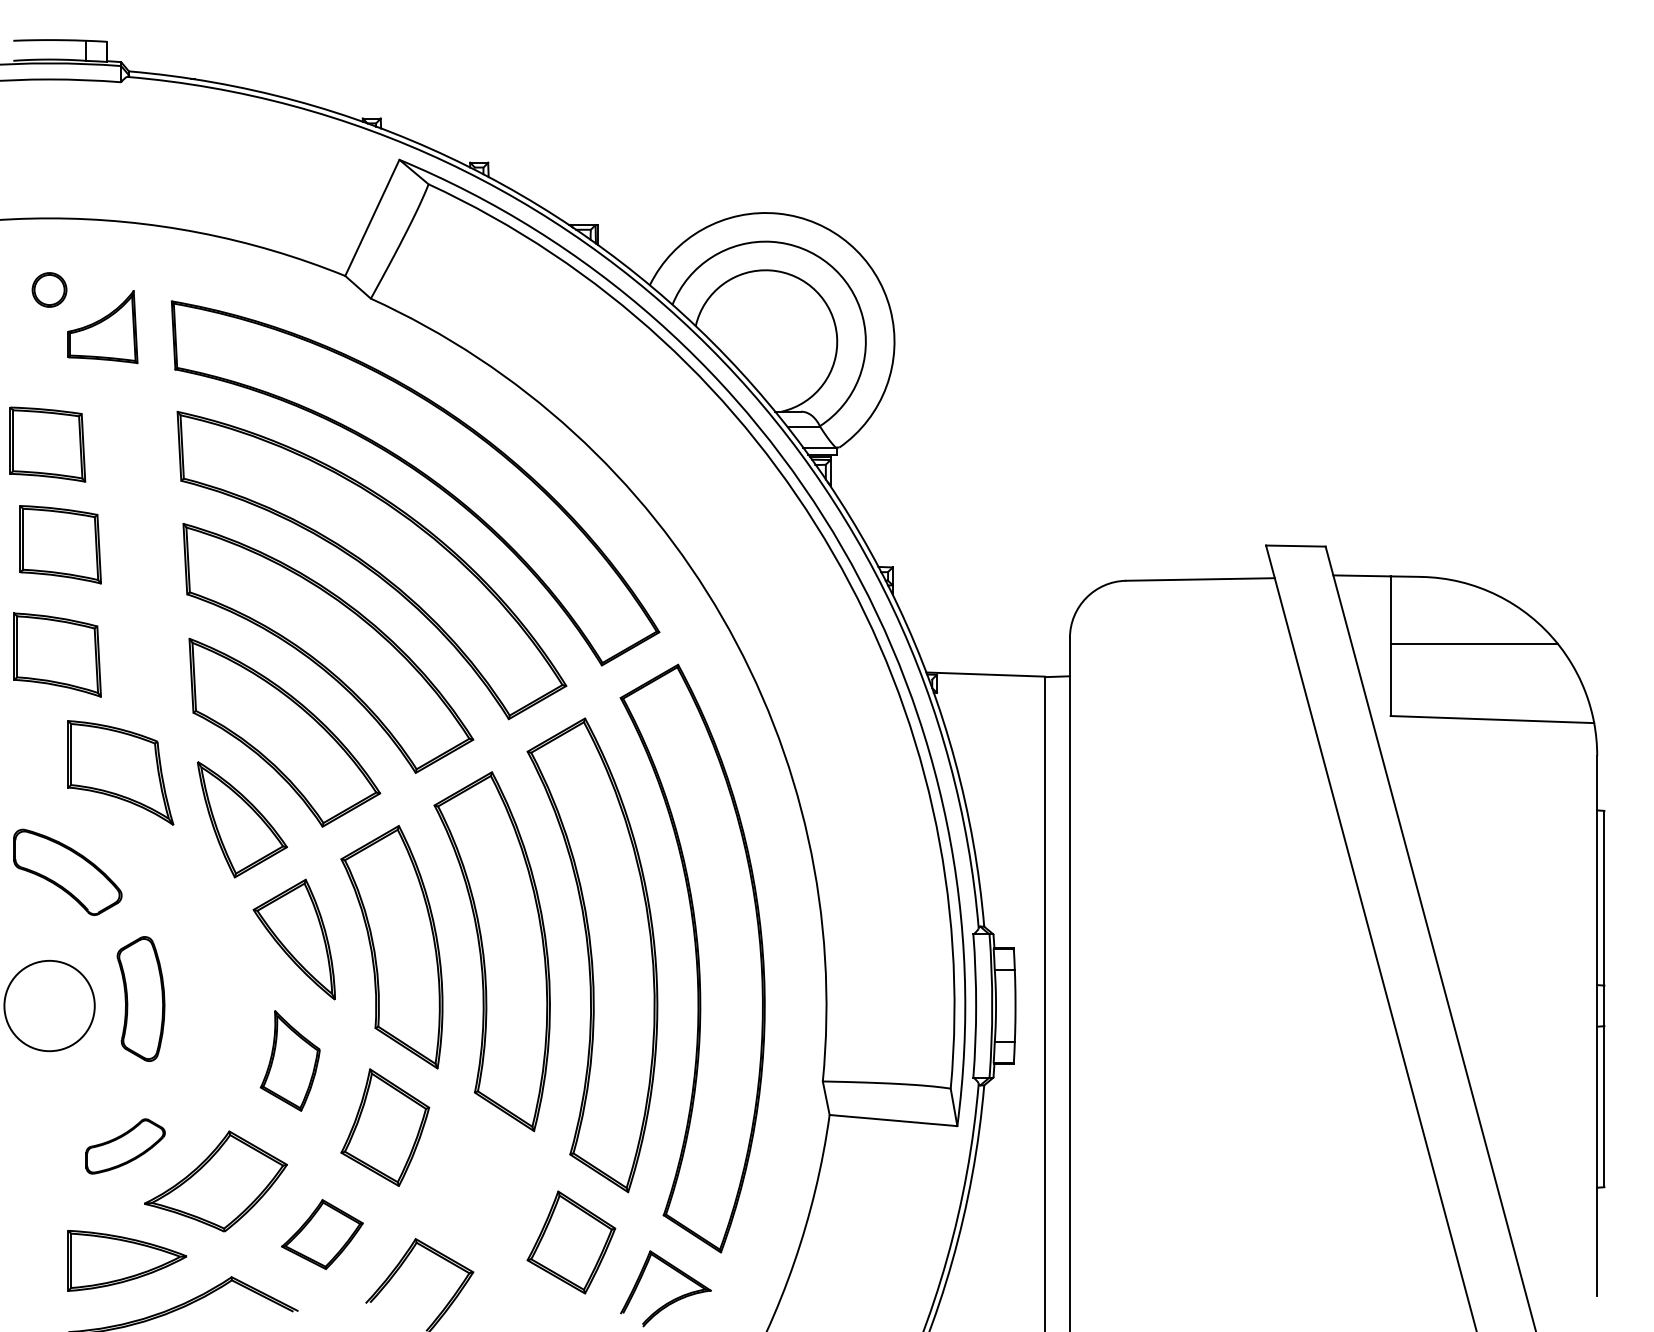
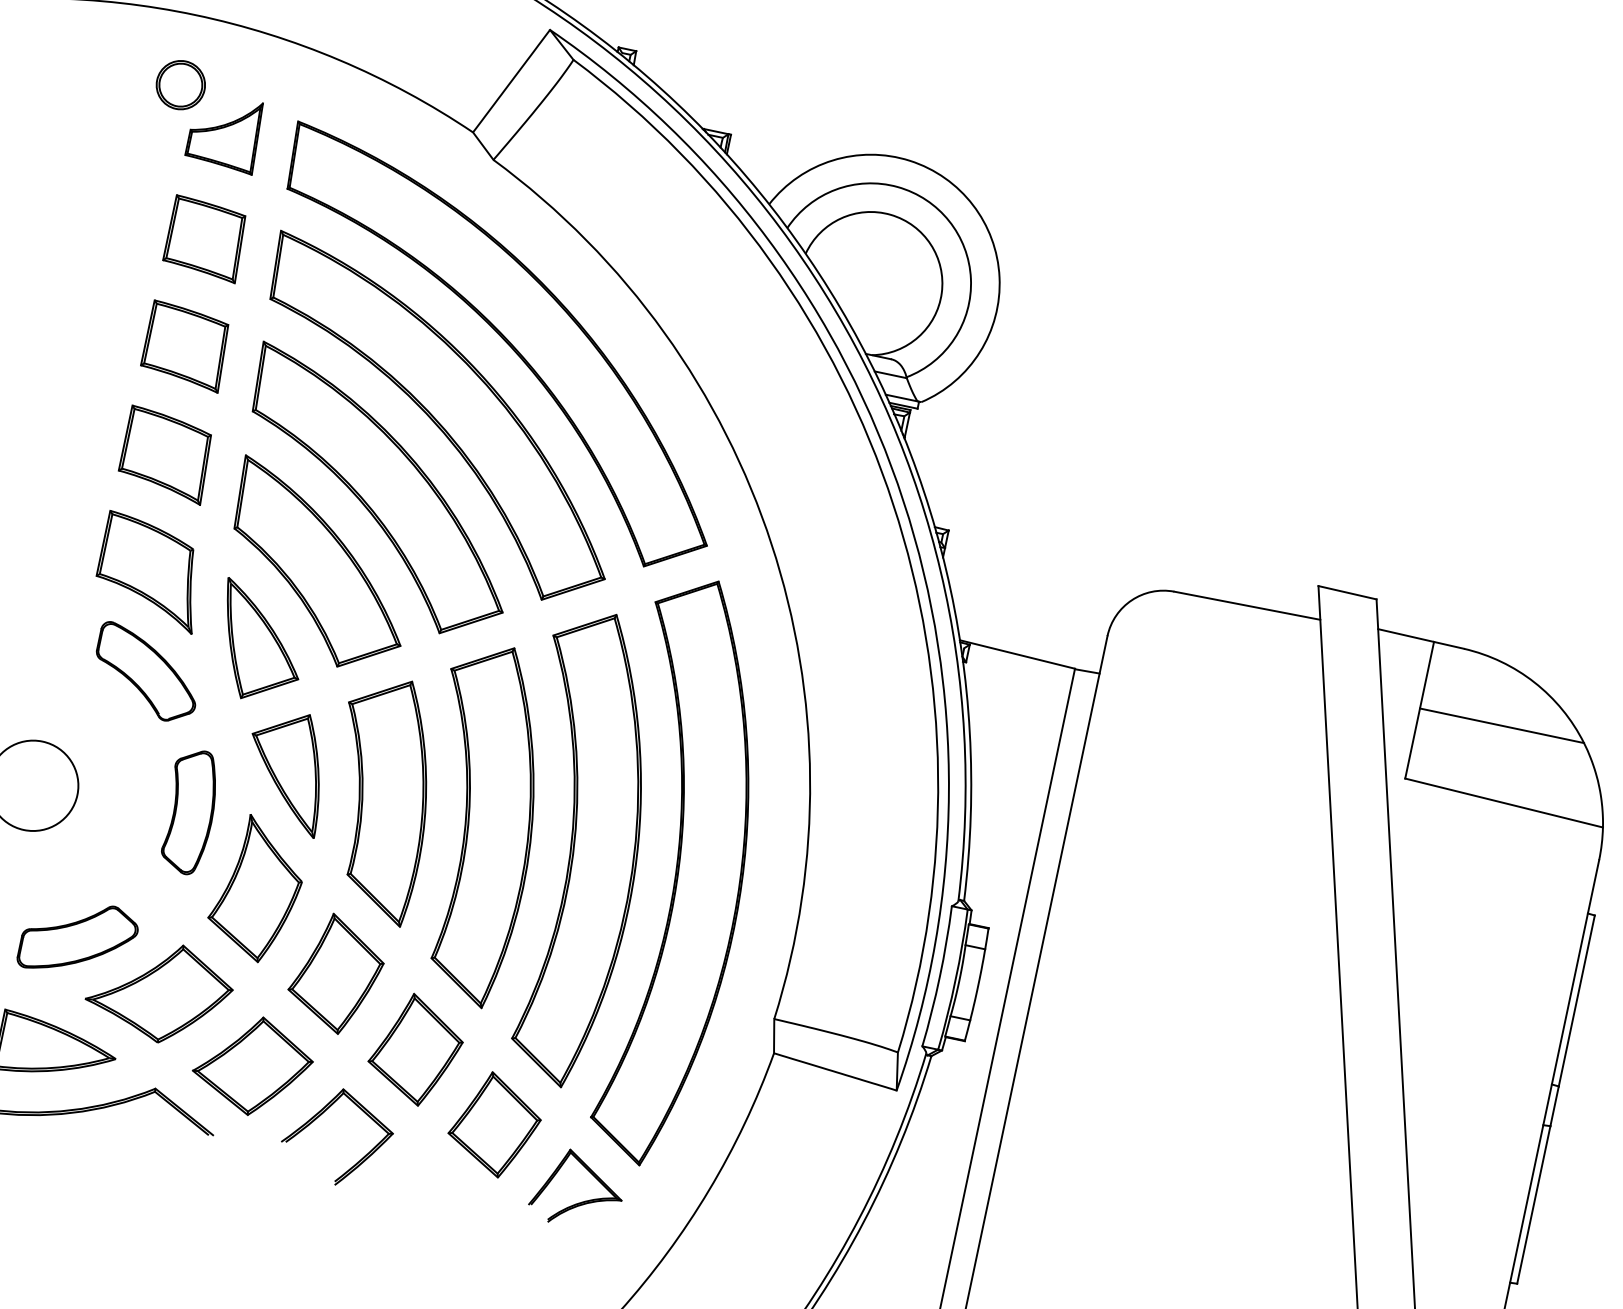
part: (49, 289) -> (180, 84), size x1.43
part: (47, 444) -> (205, 239), moved
part: (60, 544) -> (186, 346), moved
part: (57, 654) -> (166, 454), moved
part: (67, 871) -> (146, 672), moved
part: (140, 998) -> (189, 811), moved
part: (290, 1060) -> (257, 888), size x1.43
part: (125, 1146) -> (78, 938), size x1.43
part: (478, 1185) -> (415, 1049), added
part: (322, 1234) -> (253, 1065), size x1.43

